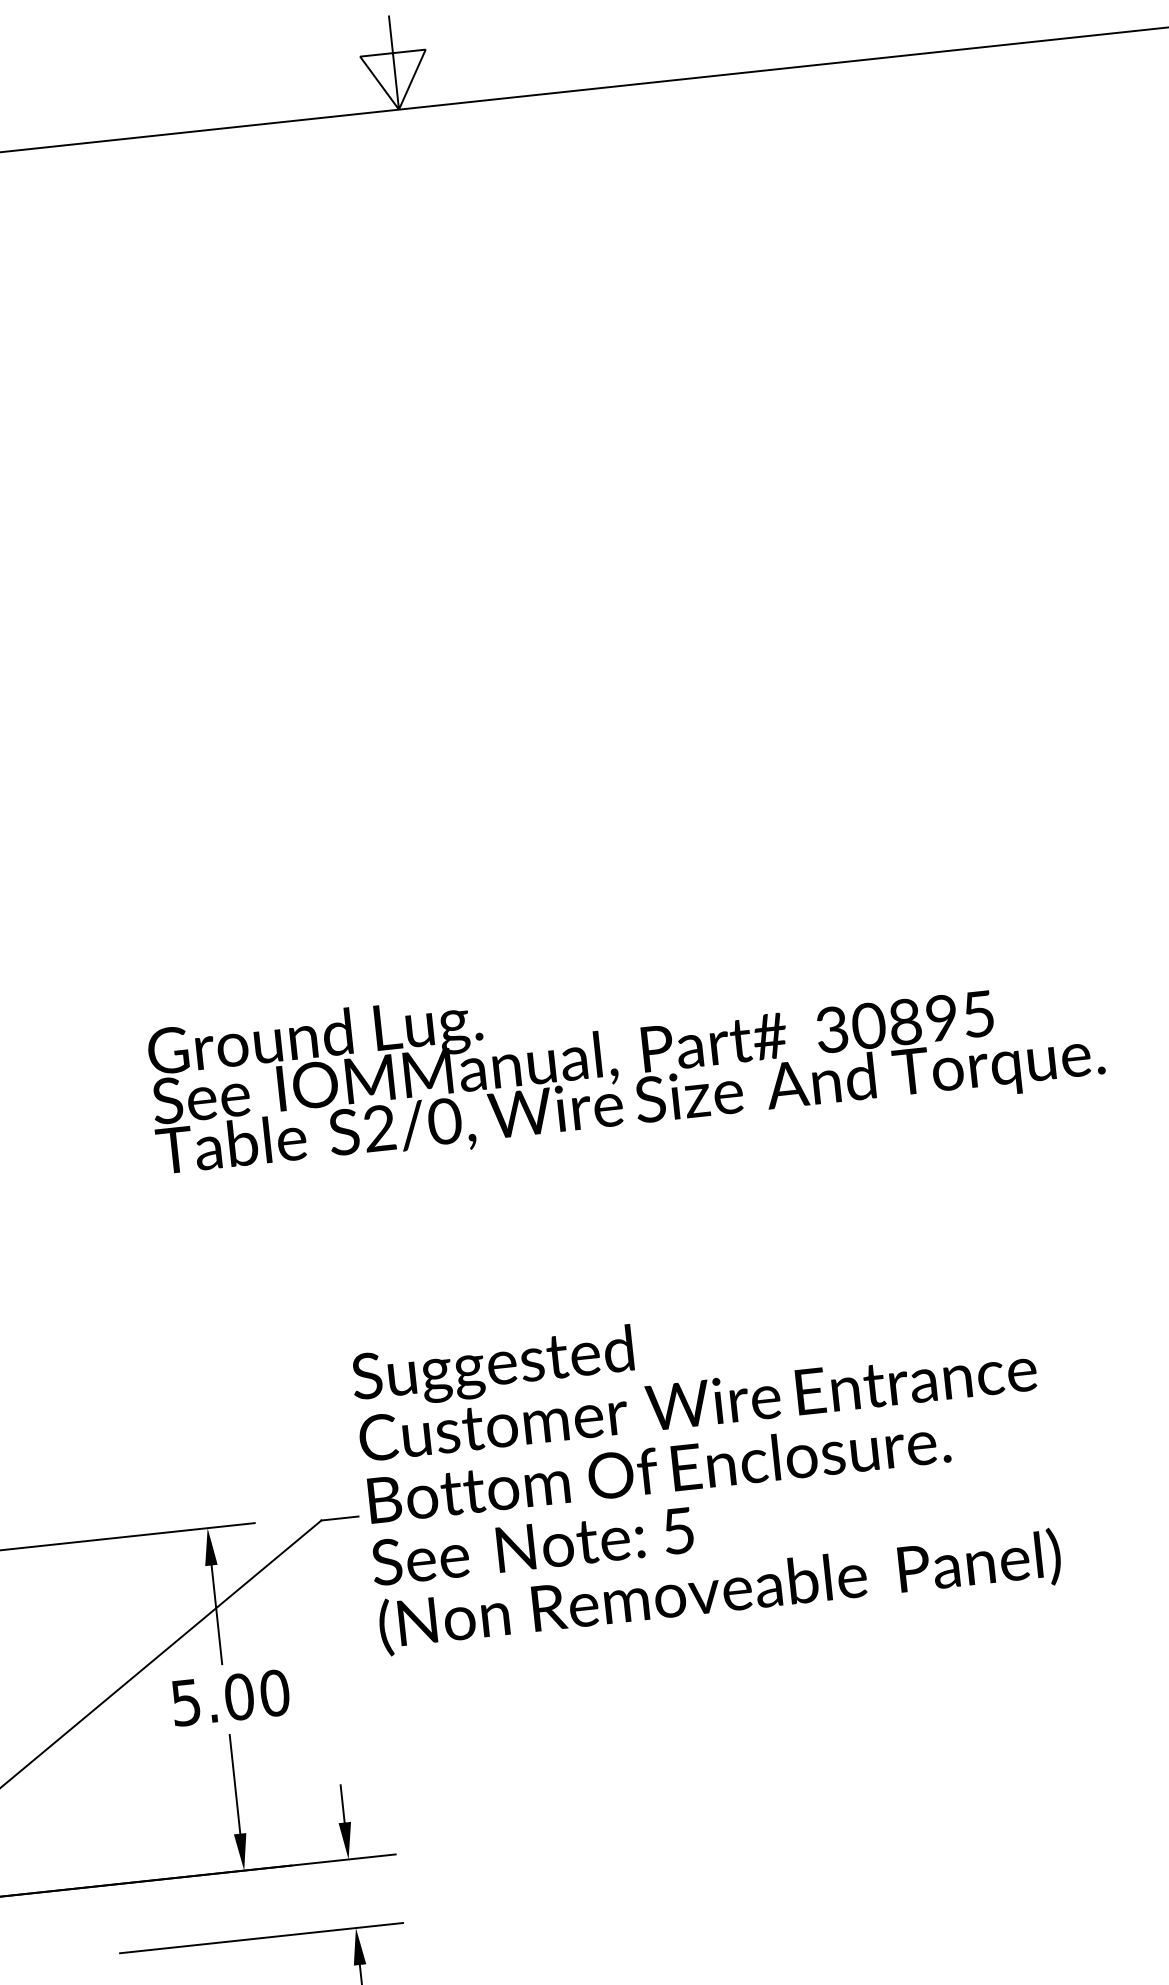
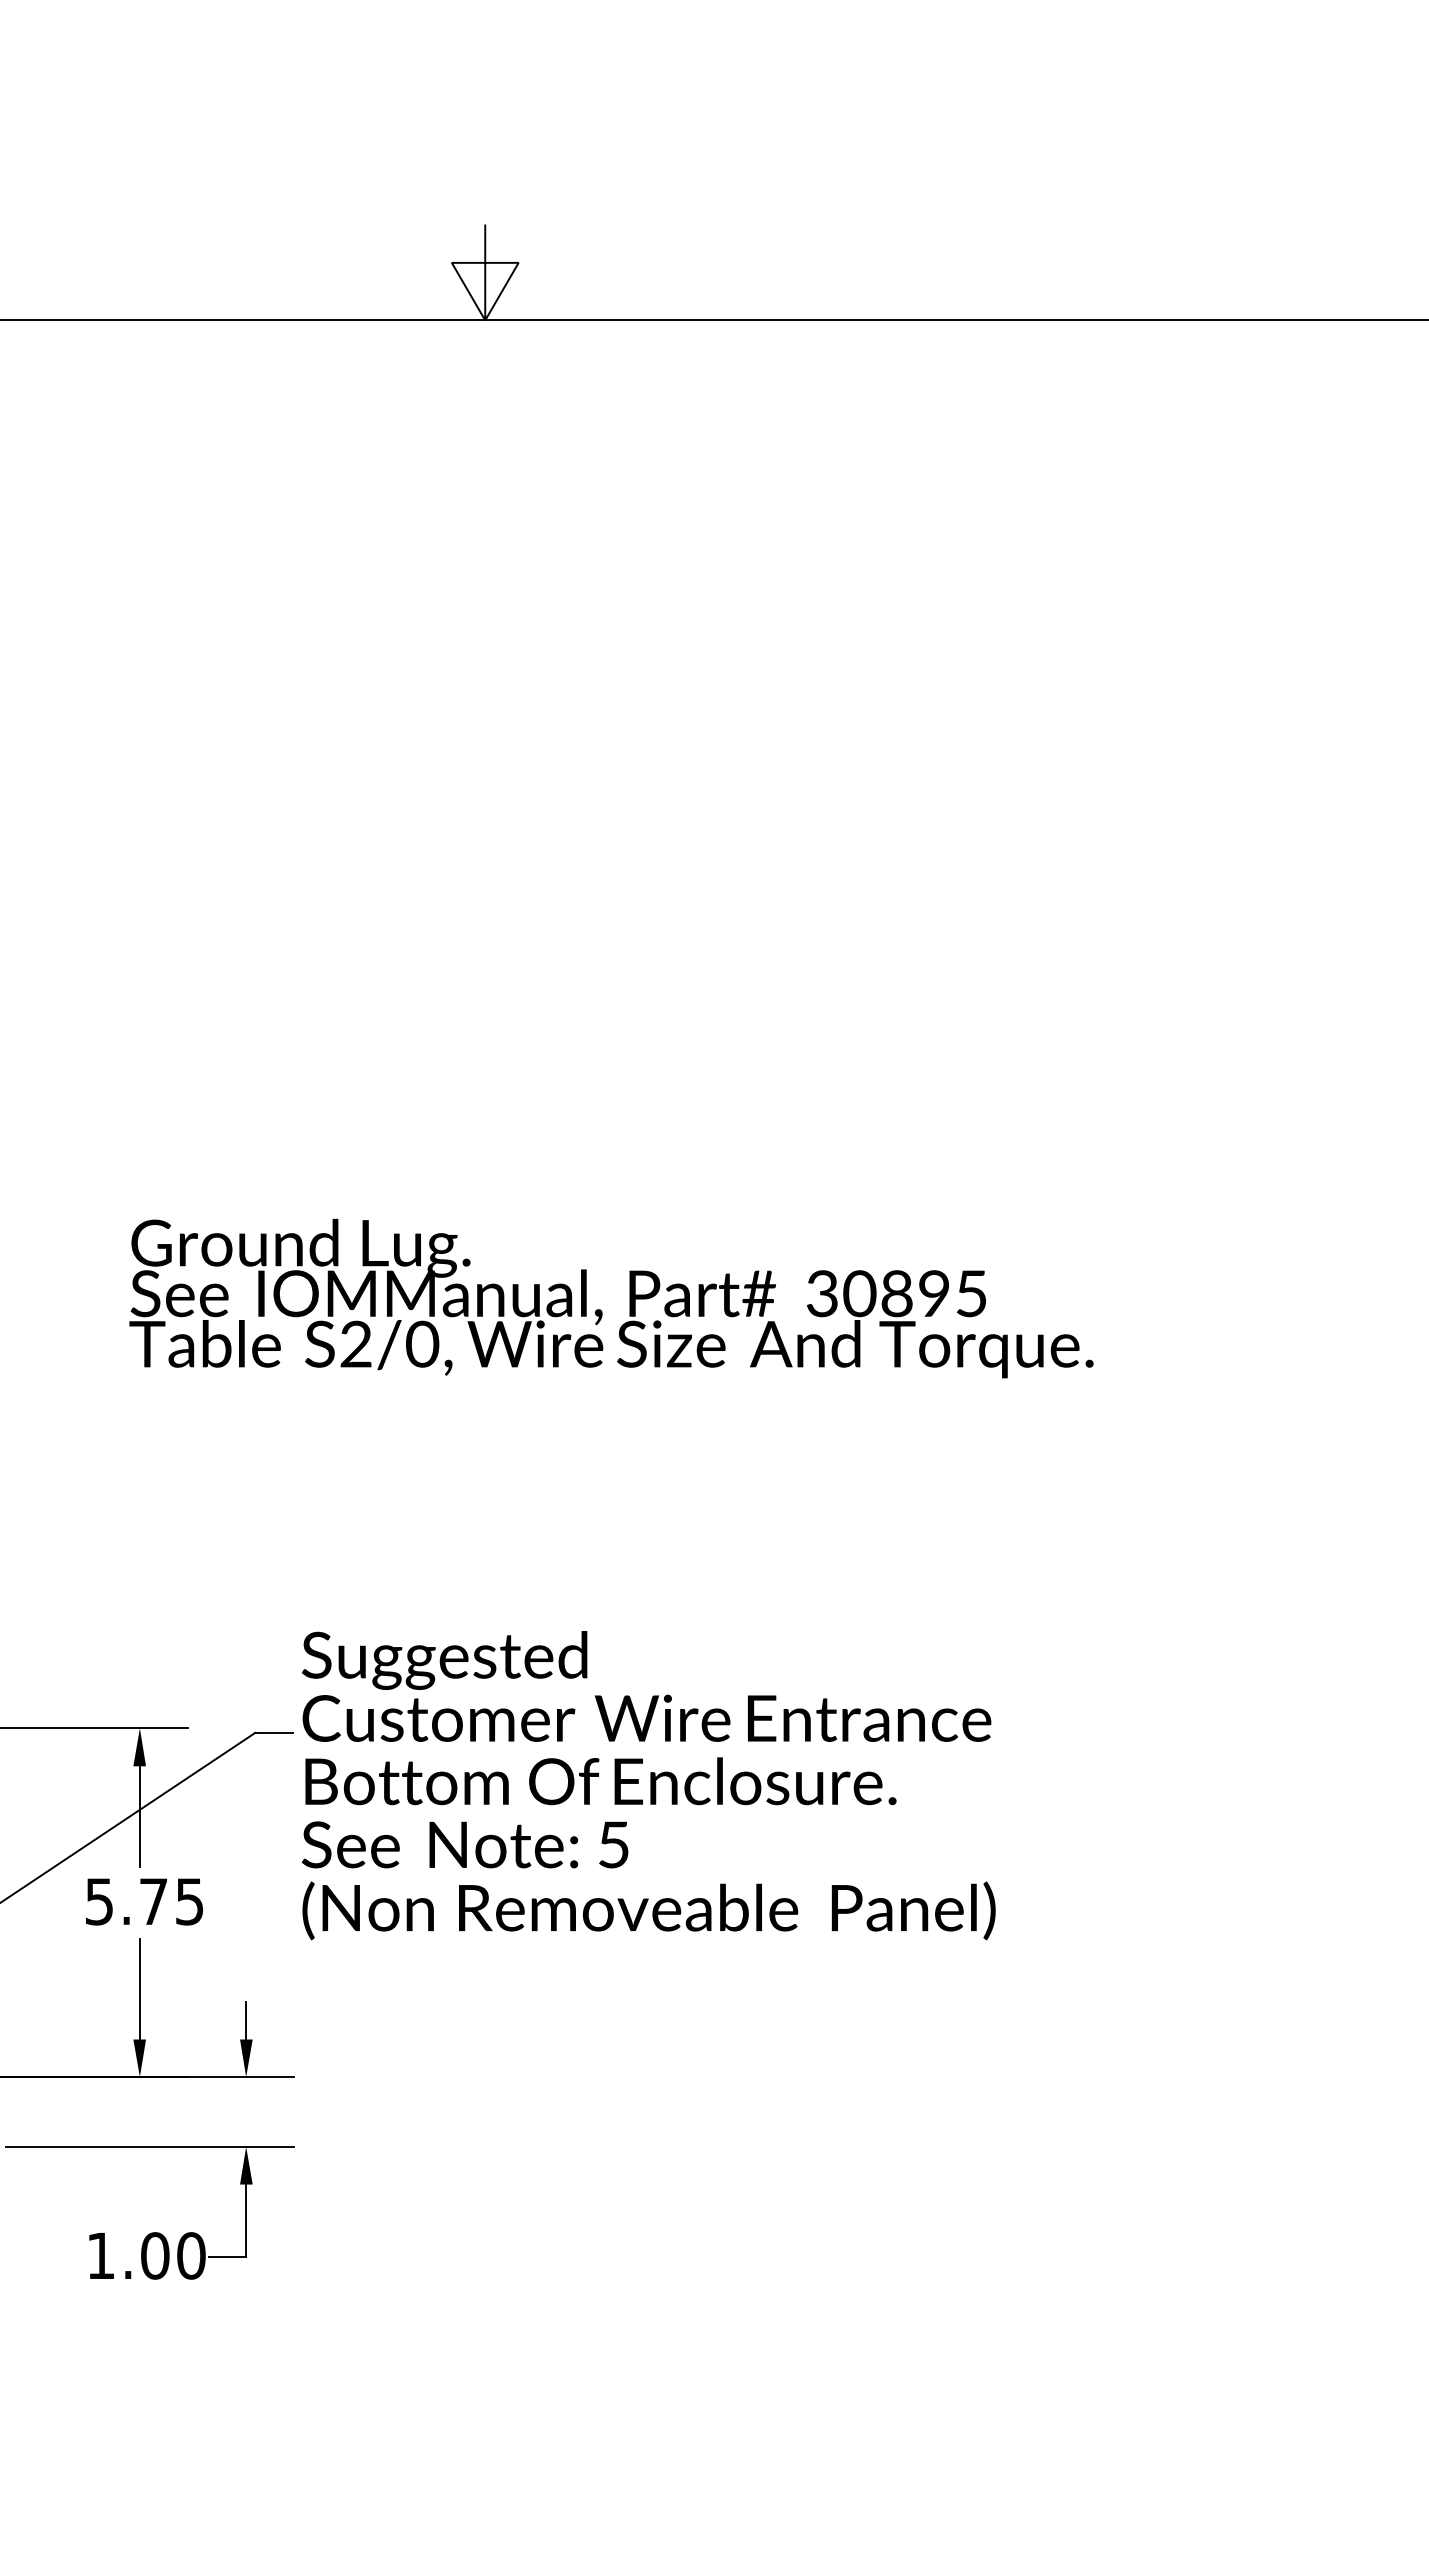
text: (706, 1469) -> (648, 1785), moved
text: (256, 1694) -> (171, 1901), 5.00 -> 5.75

